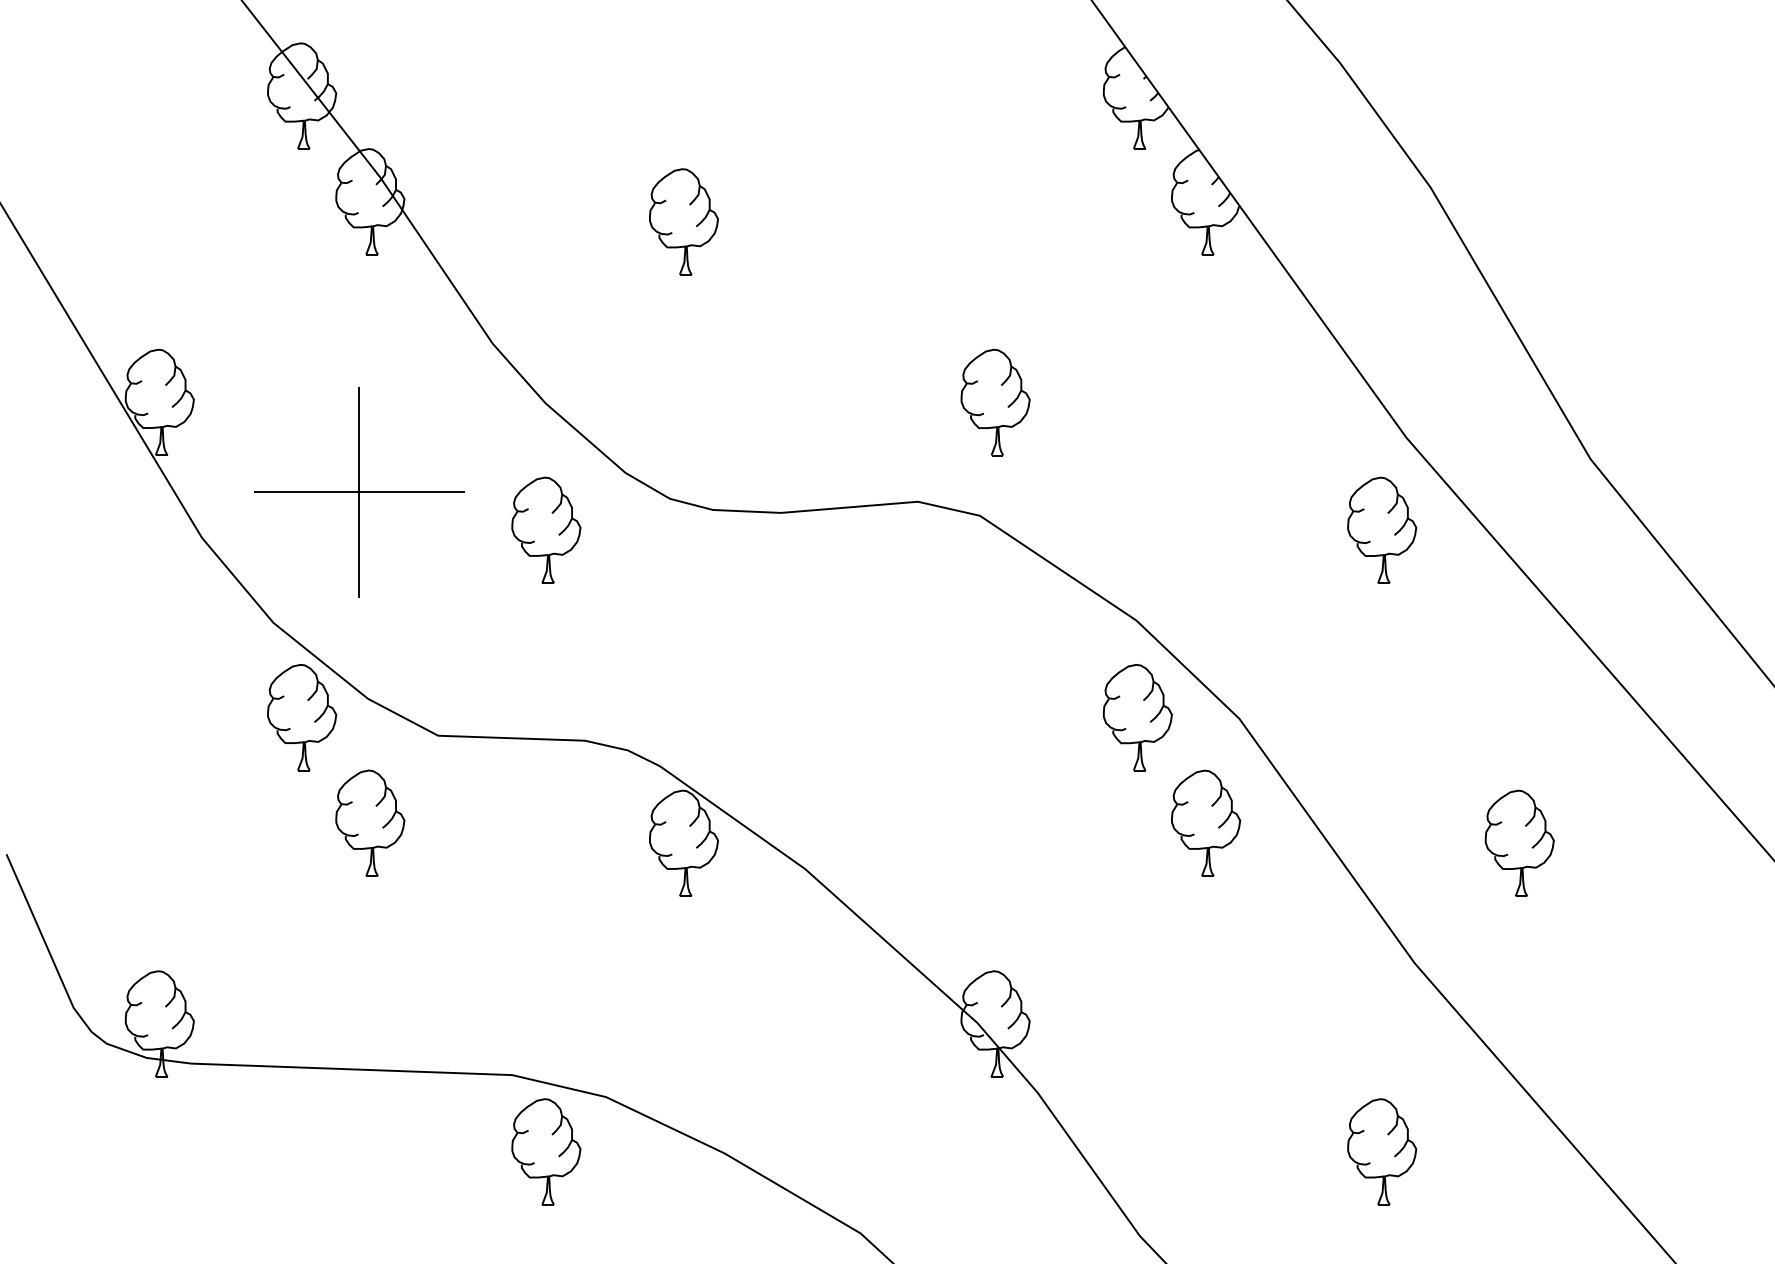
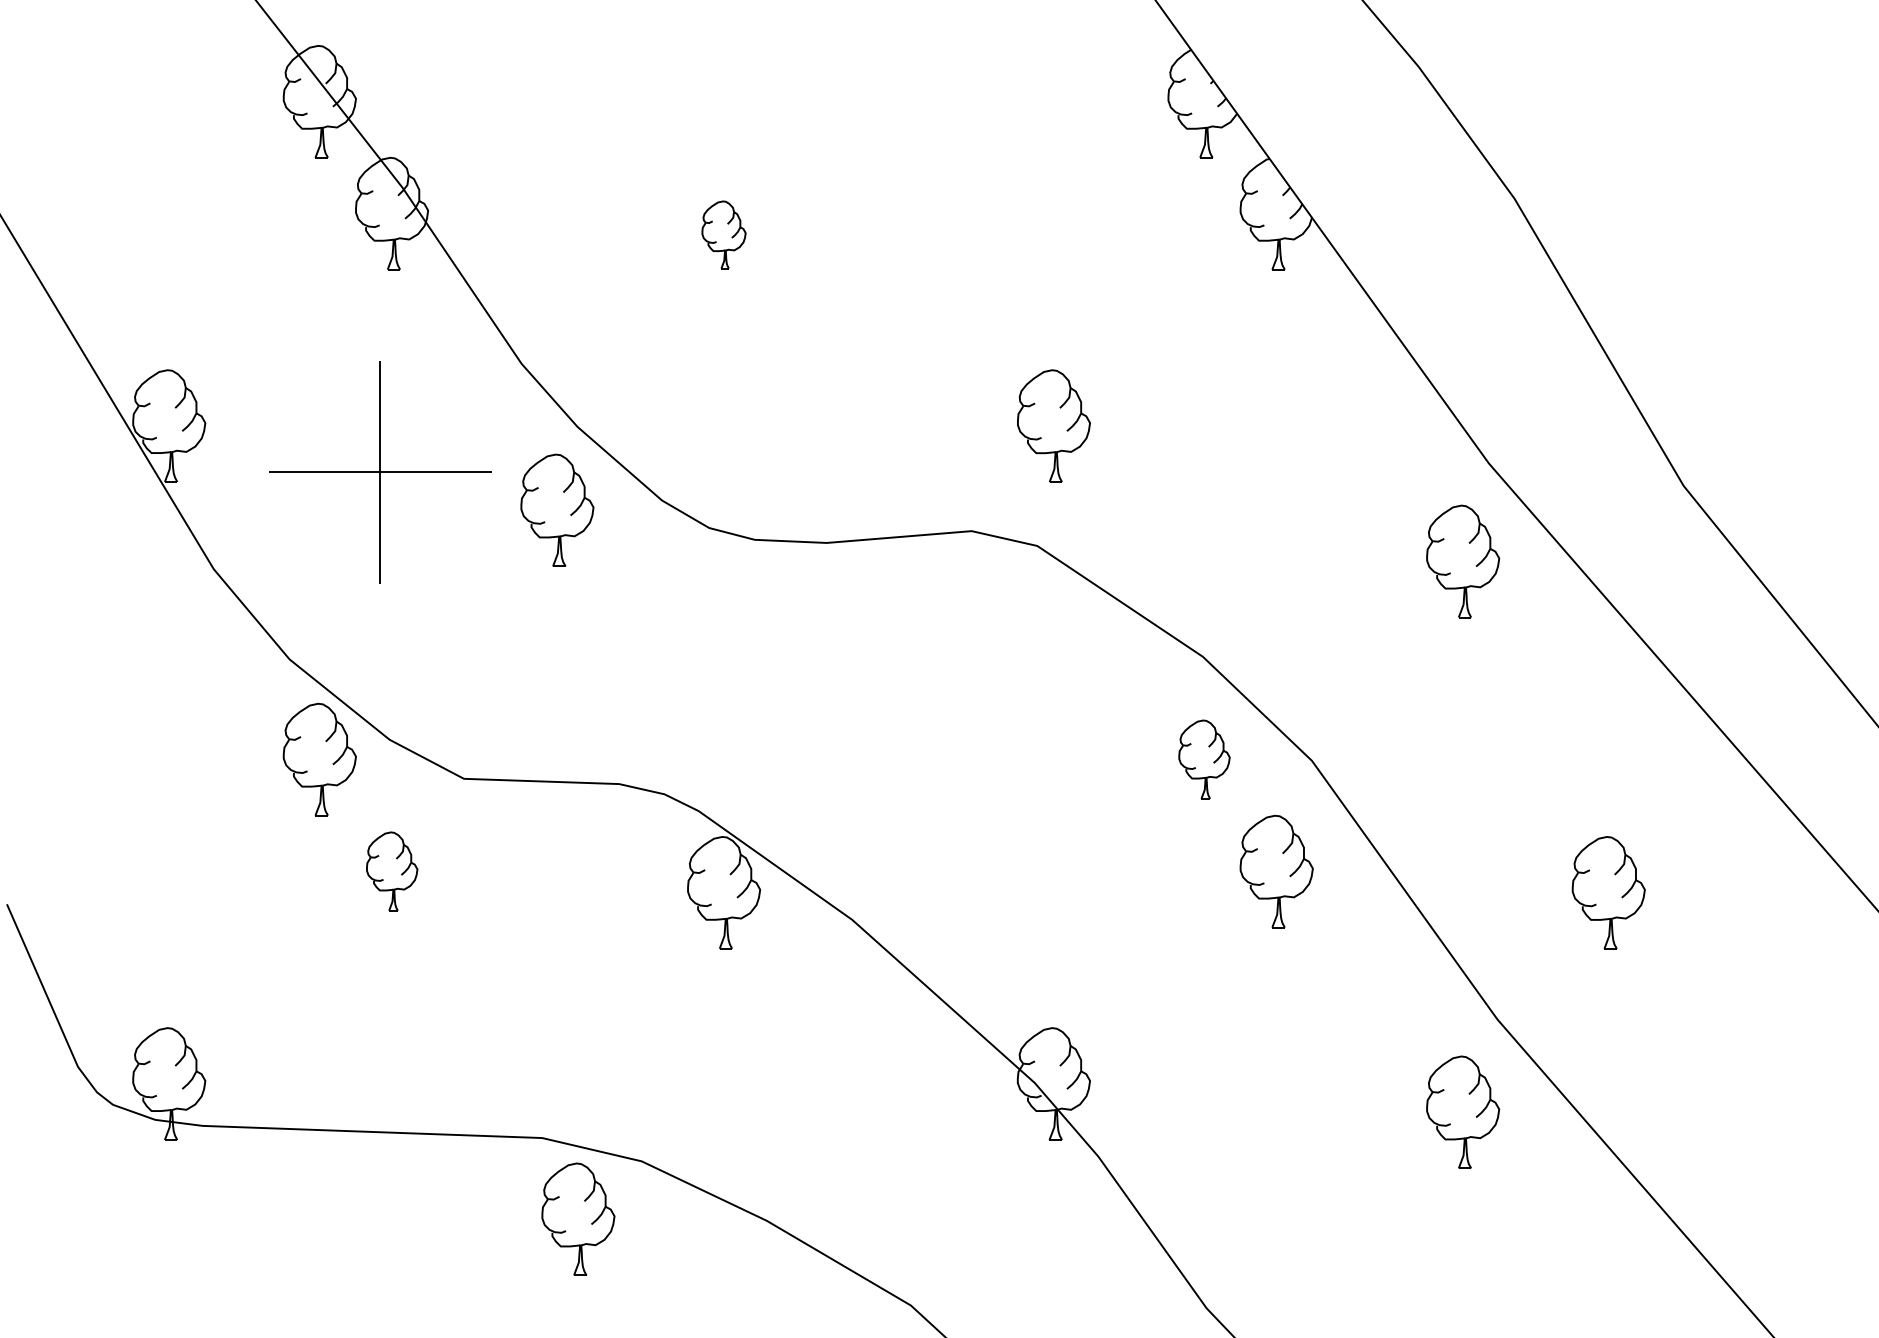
part: (683, 221) -> (723, 234), size x0.6
part: (359, 492) -> (380, 472), moved
part: (546, 529) -> (557, 509), moved
part: (1137, 717) -> (1204, 759), size x0.7
part: (370, 823) -> (392, 871), size x0.7
part: (1382, 1151) -> (1463, 1111), moved

